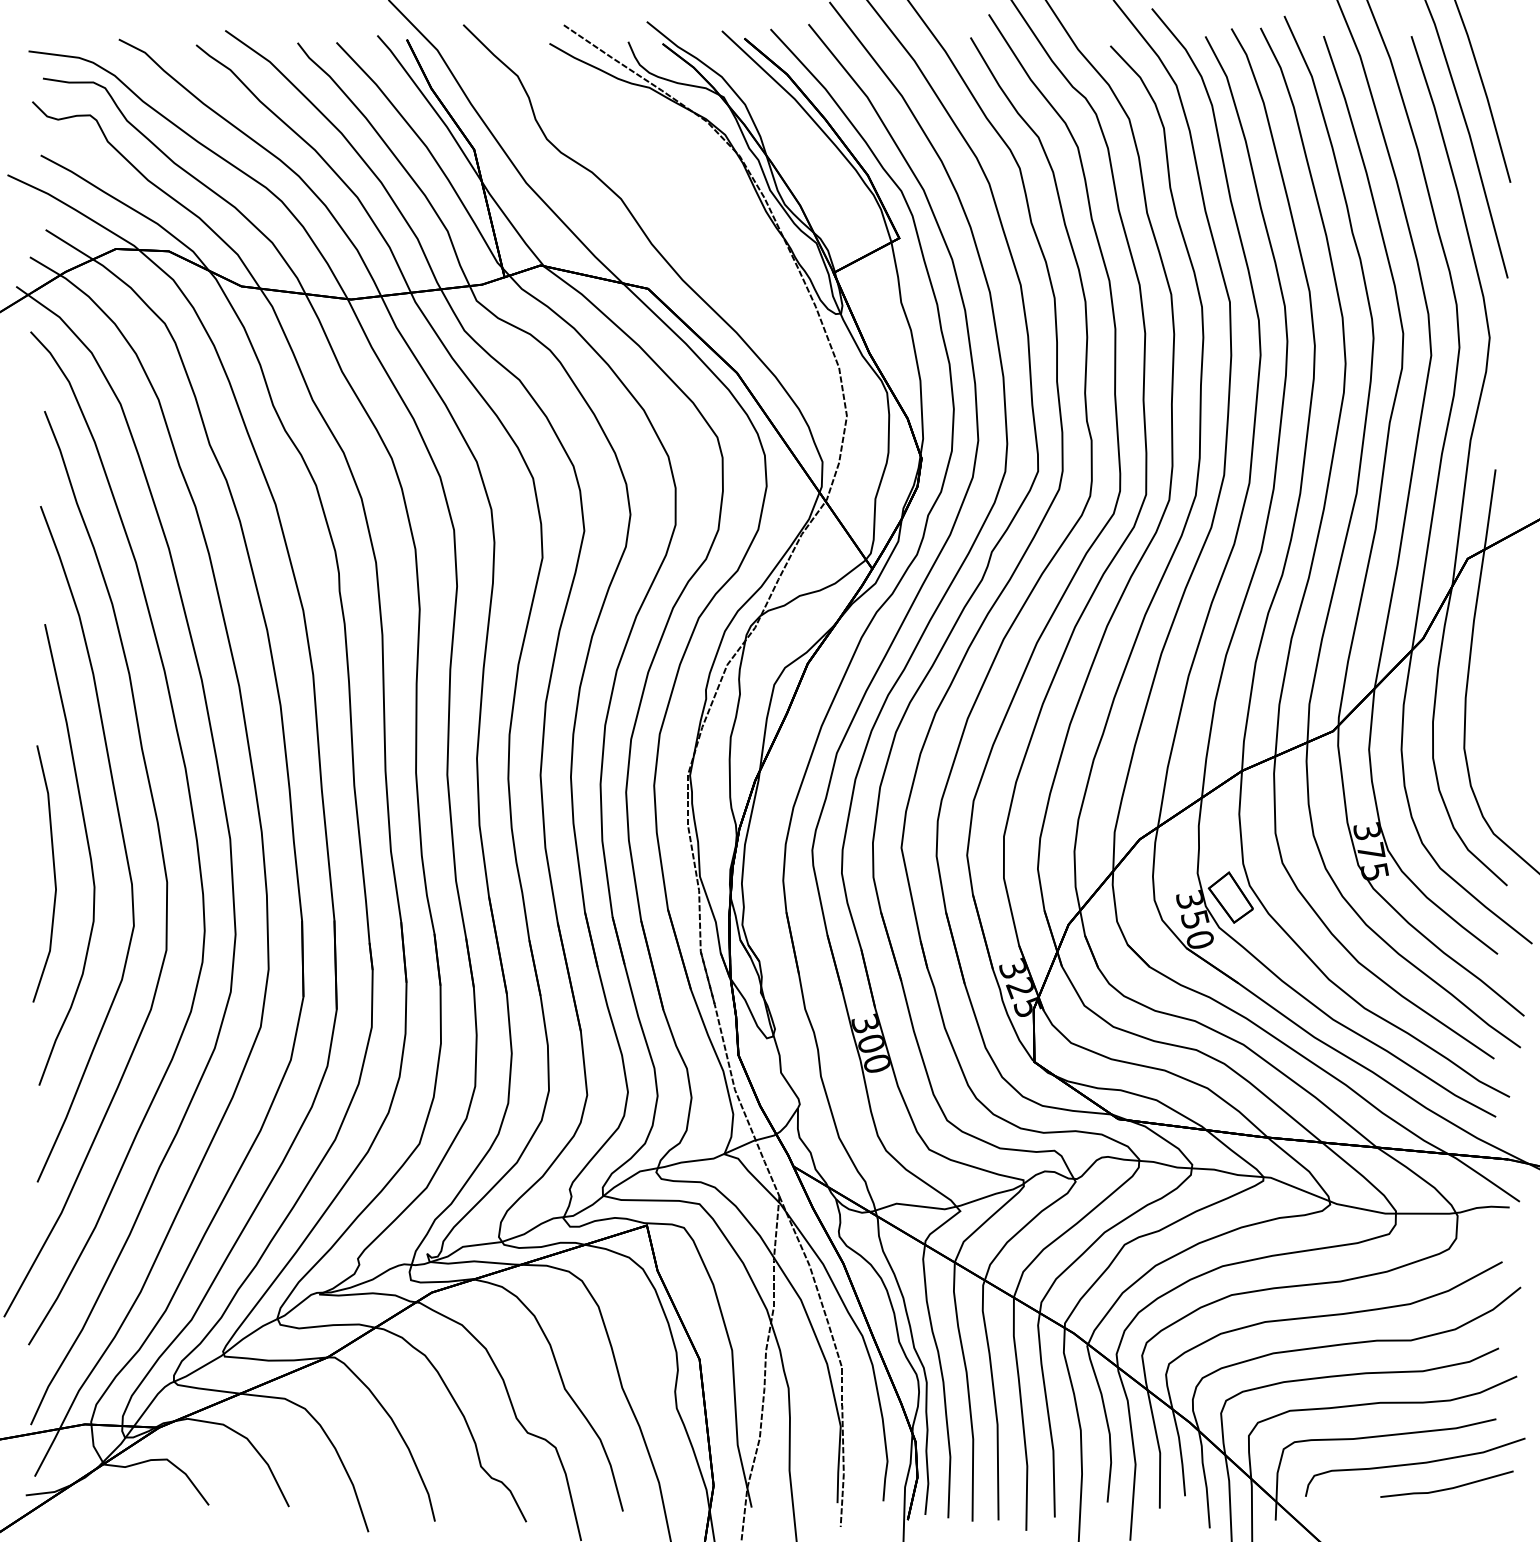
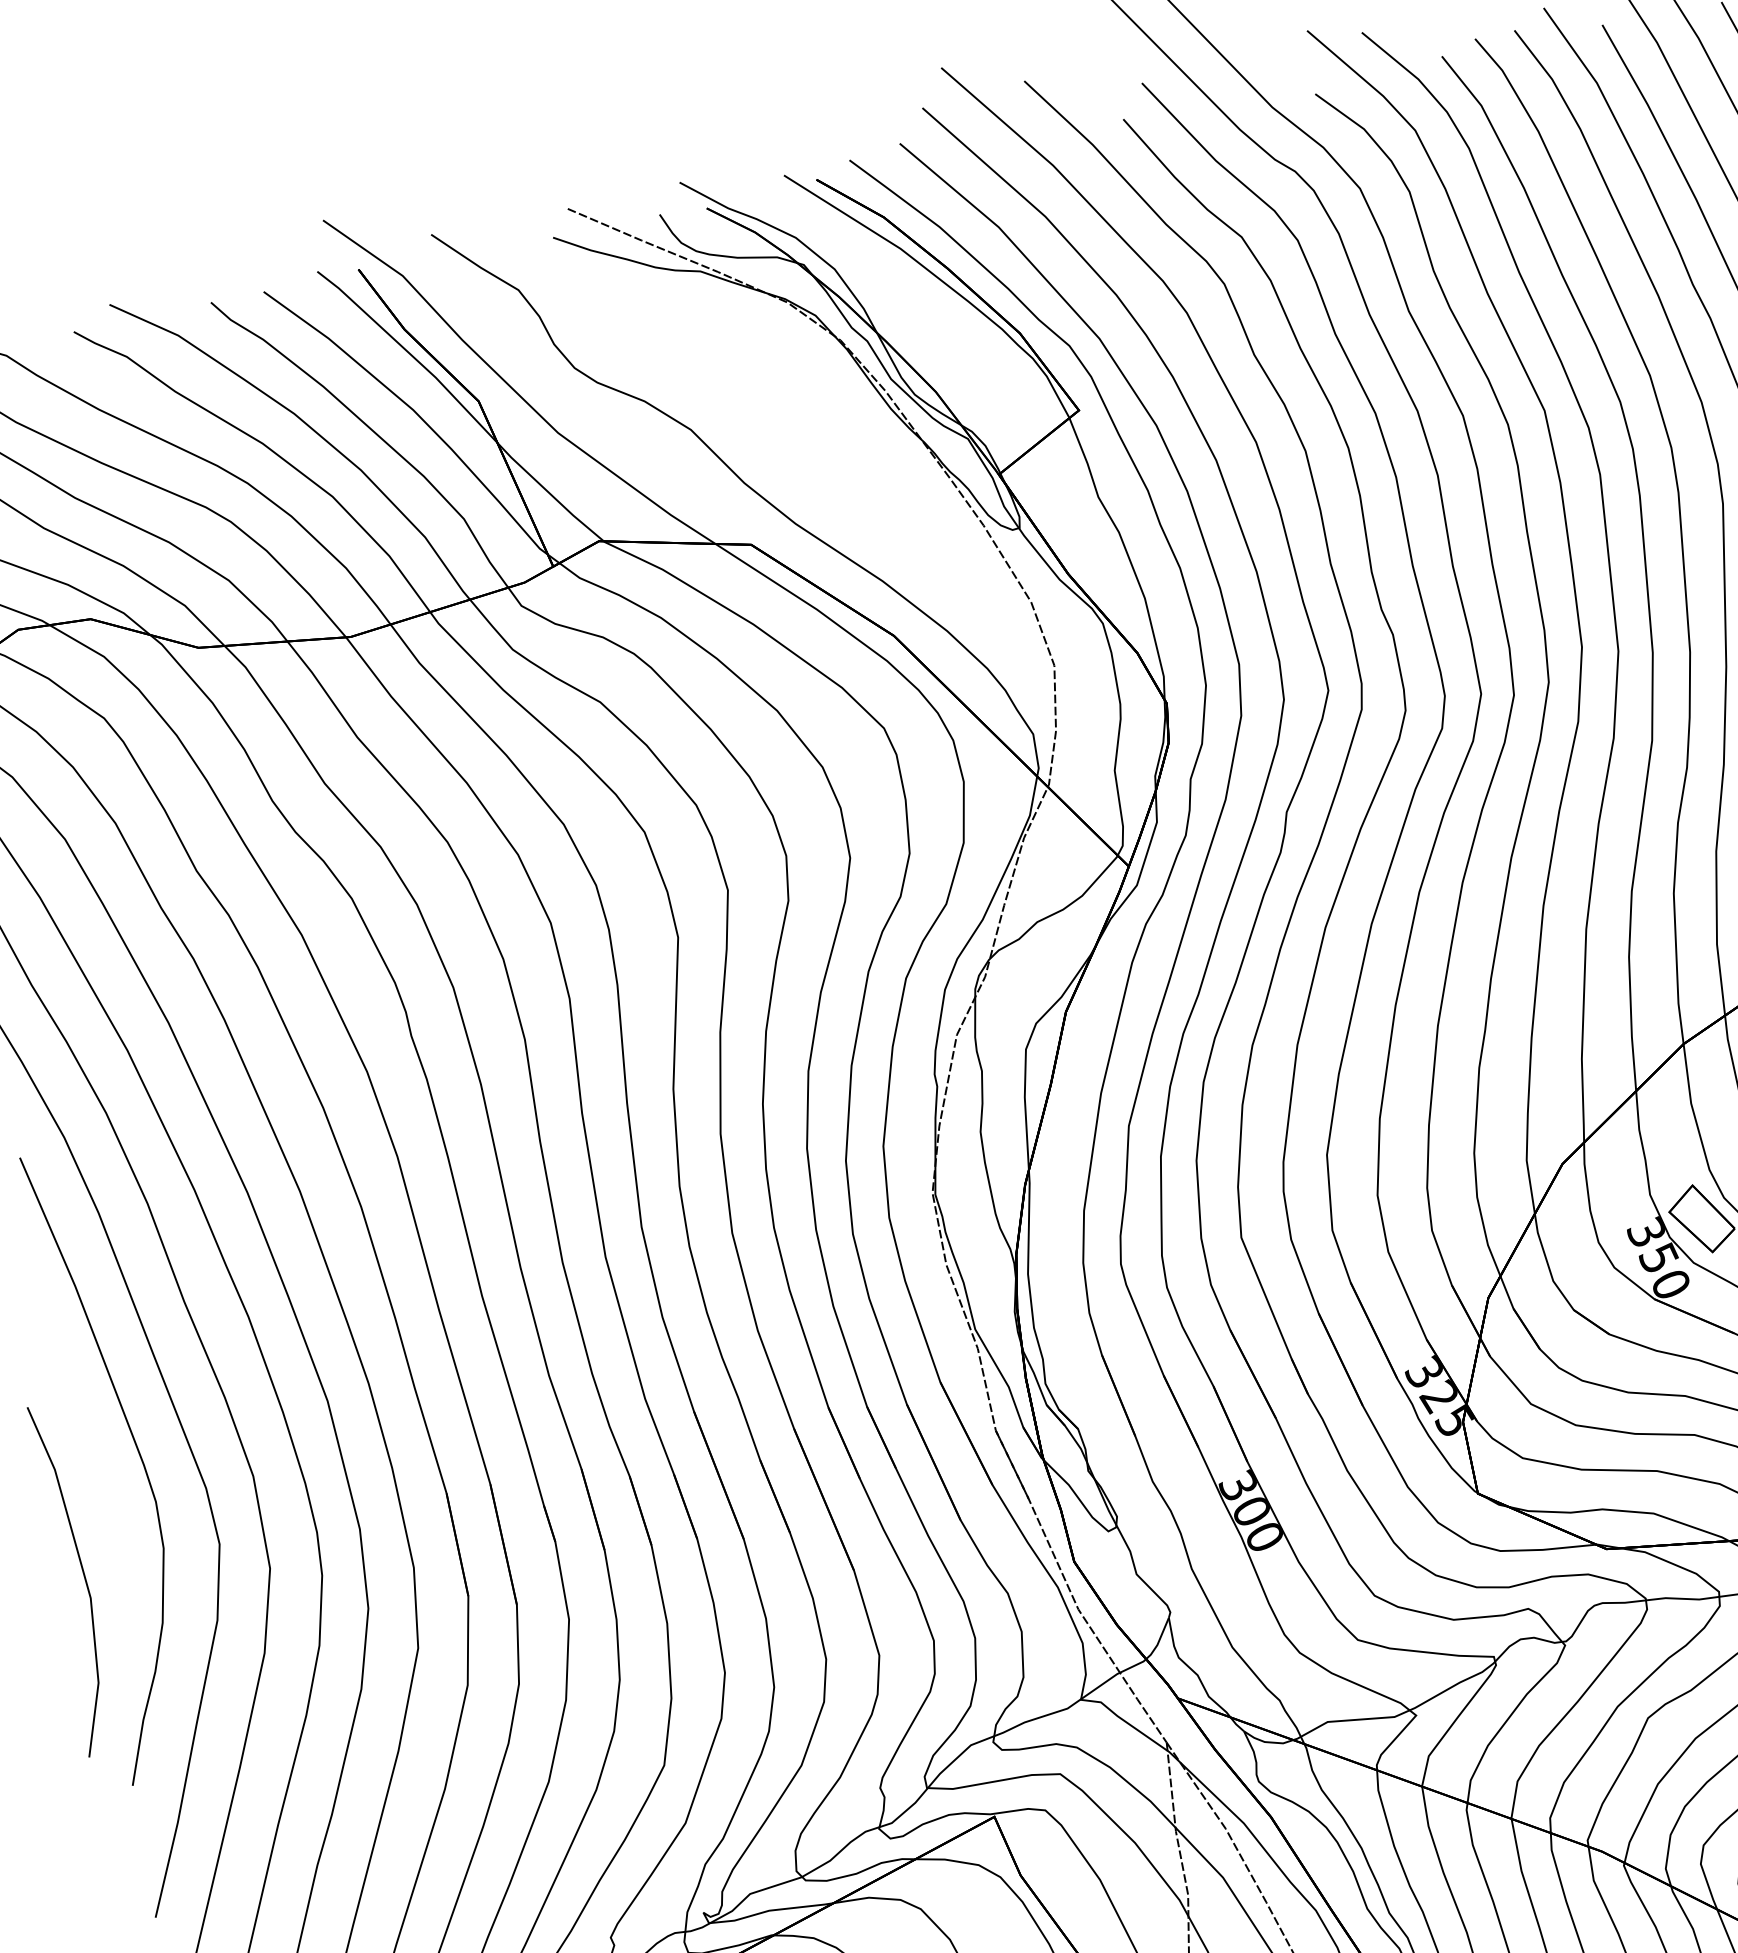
line: (53, 873) -> (83, 1576), moved

